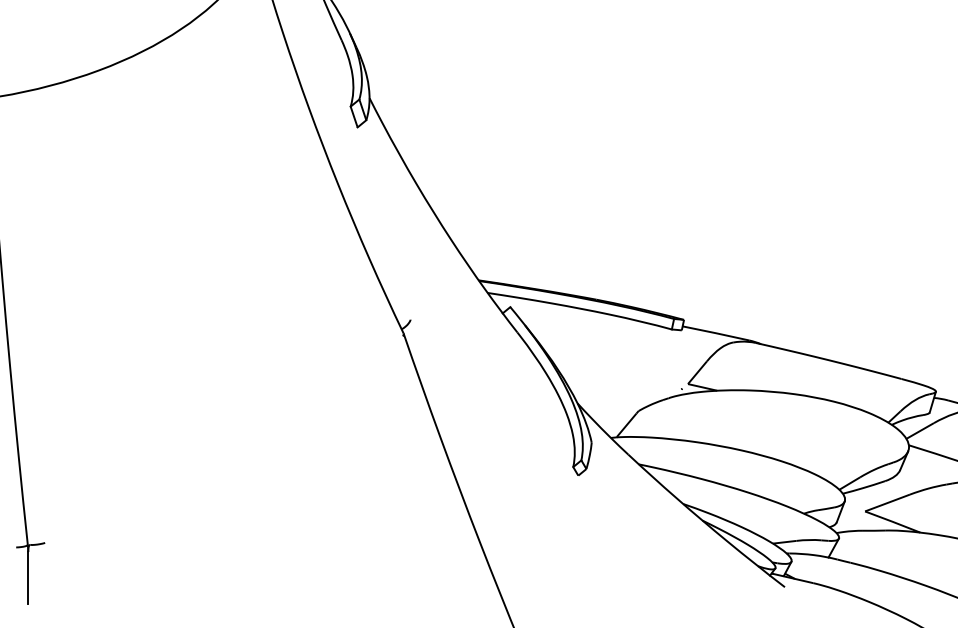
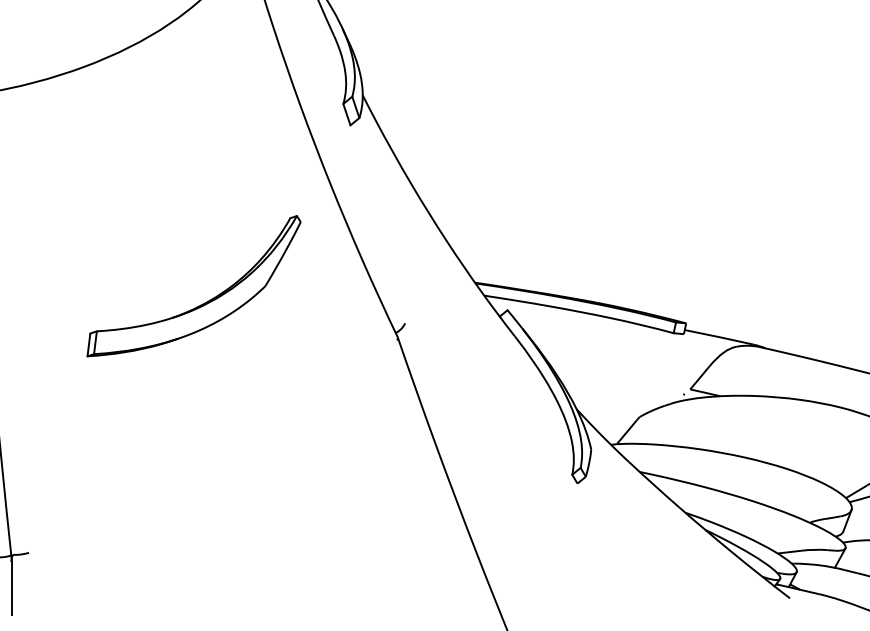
part: (215, 299) -> (204, 302), added

